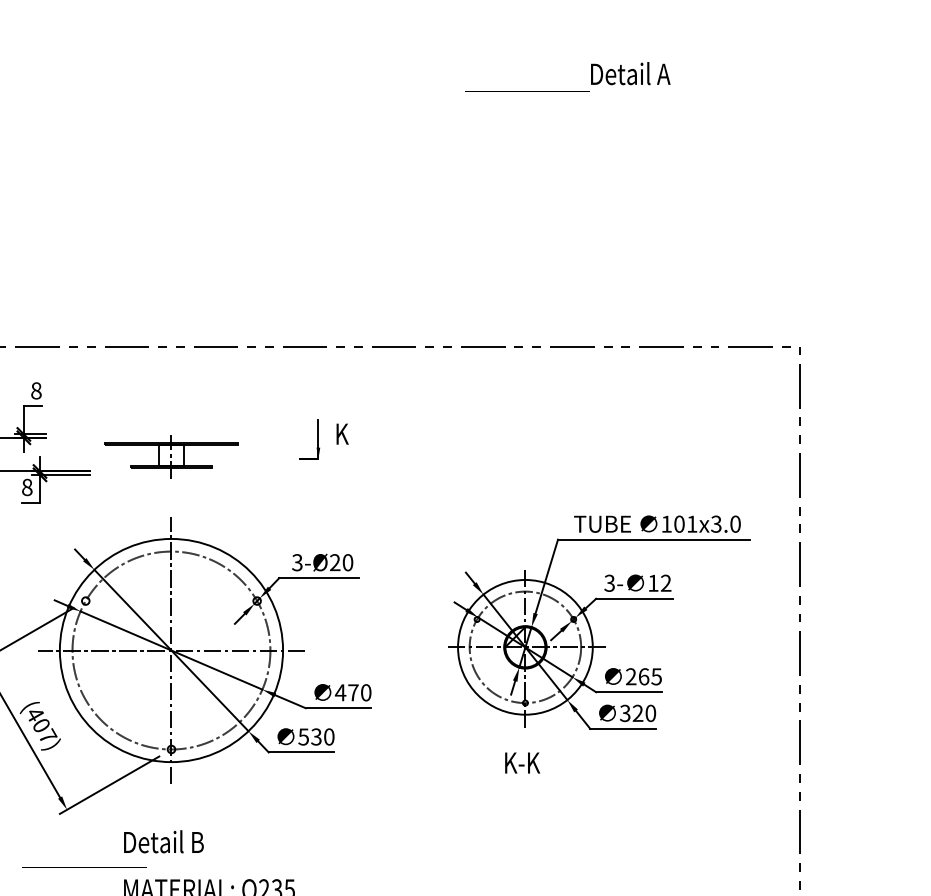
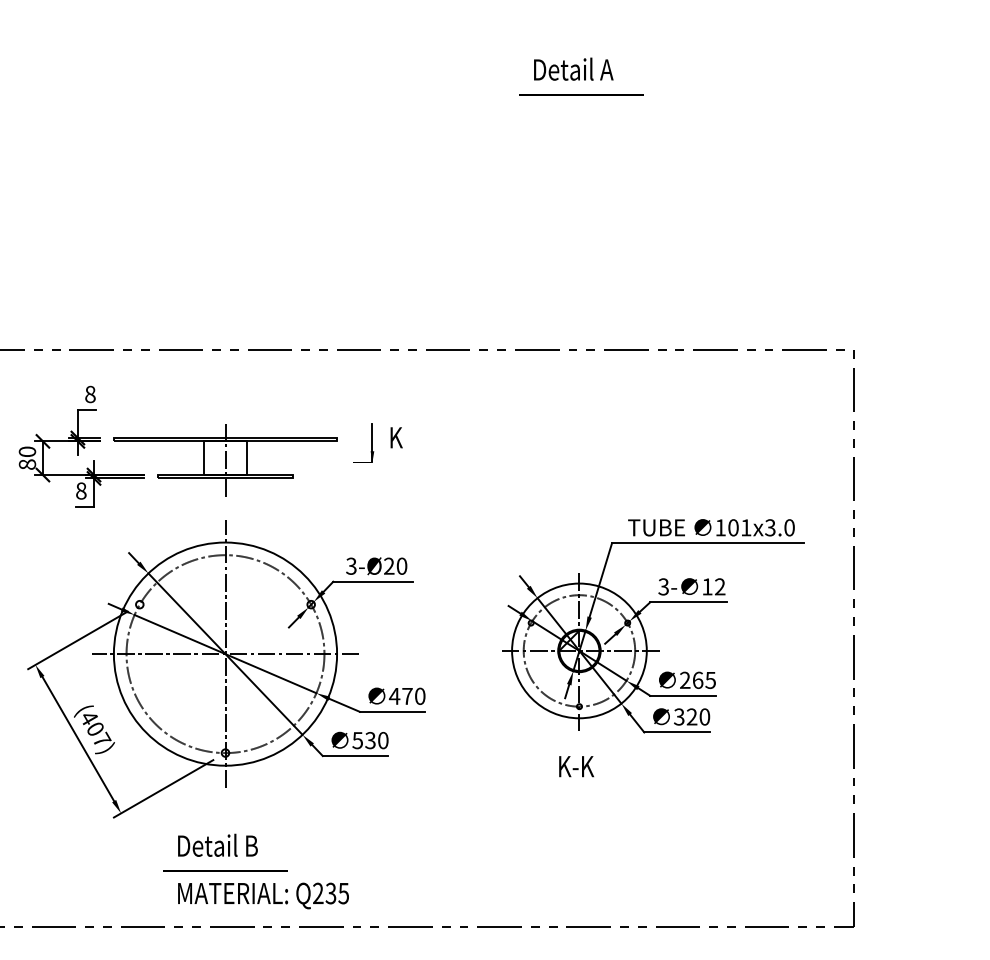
text: (630, 72) -> (573, 68), moved
part: (171, 456) -> (225, 460), size x1.67
line: (84, 866) -> (225, 870), moved

